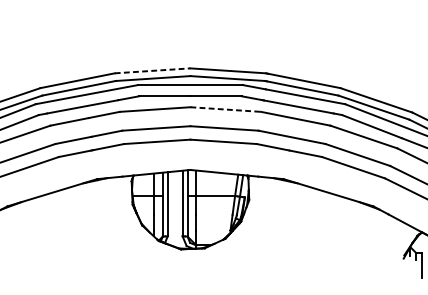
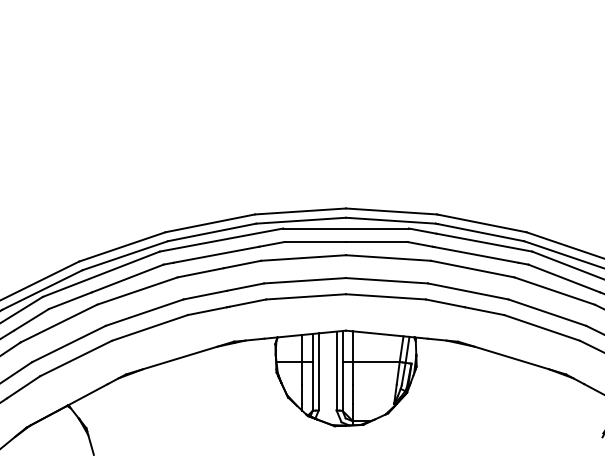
line: (152, 70) -> (300, 211), dashed -> solid
line: (225, 109) -> (388, 258), dashed -> solid

